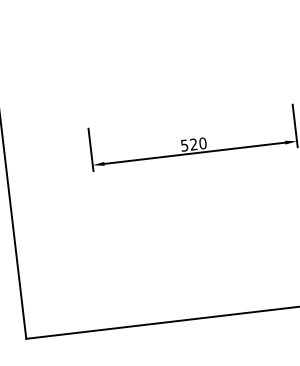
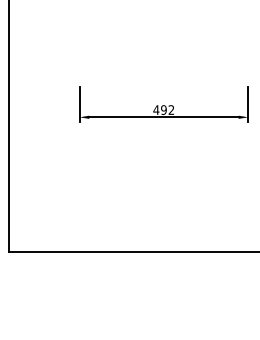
text: (193, 143) -> (163, 109), 520 -> 492

